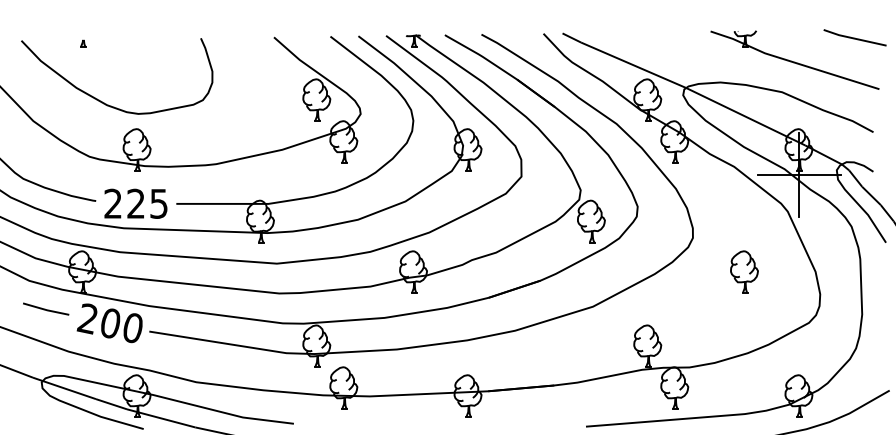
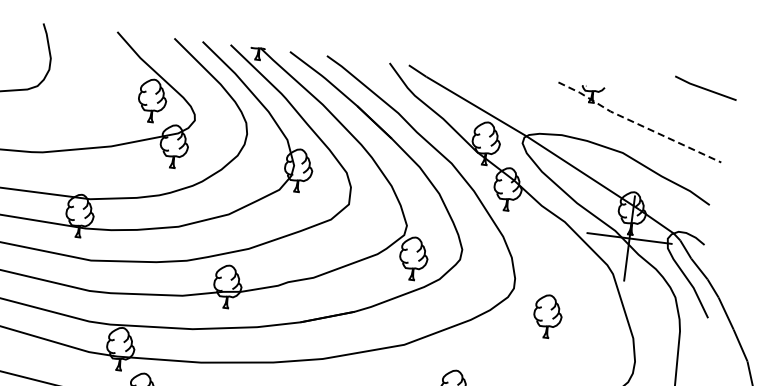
line: (854, 37) -> (705, 87), moved
line: (792, 62) -> (637, 124), solid -> dashed
part: (744, 271) -> (547, 315), moved

